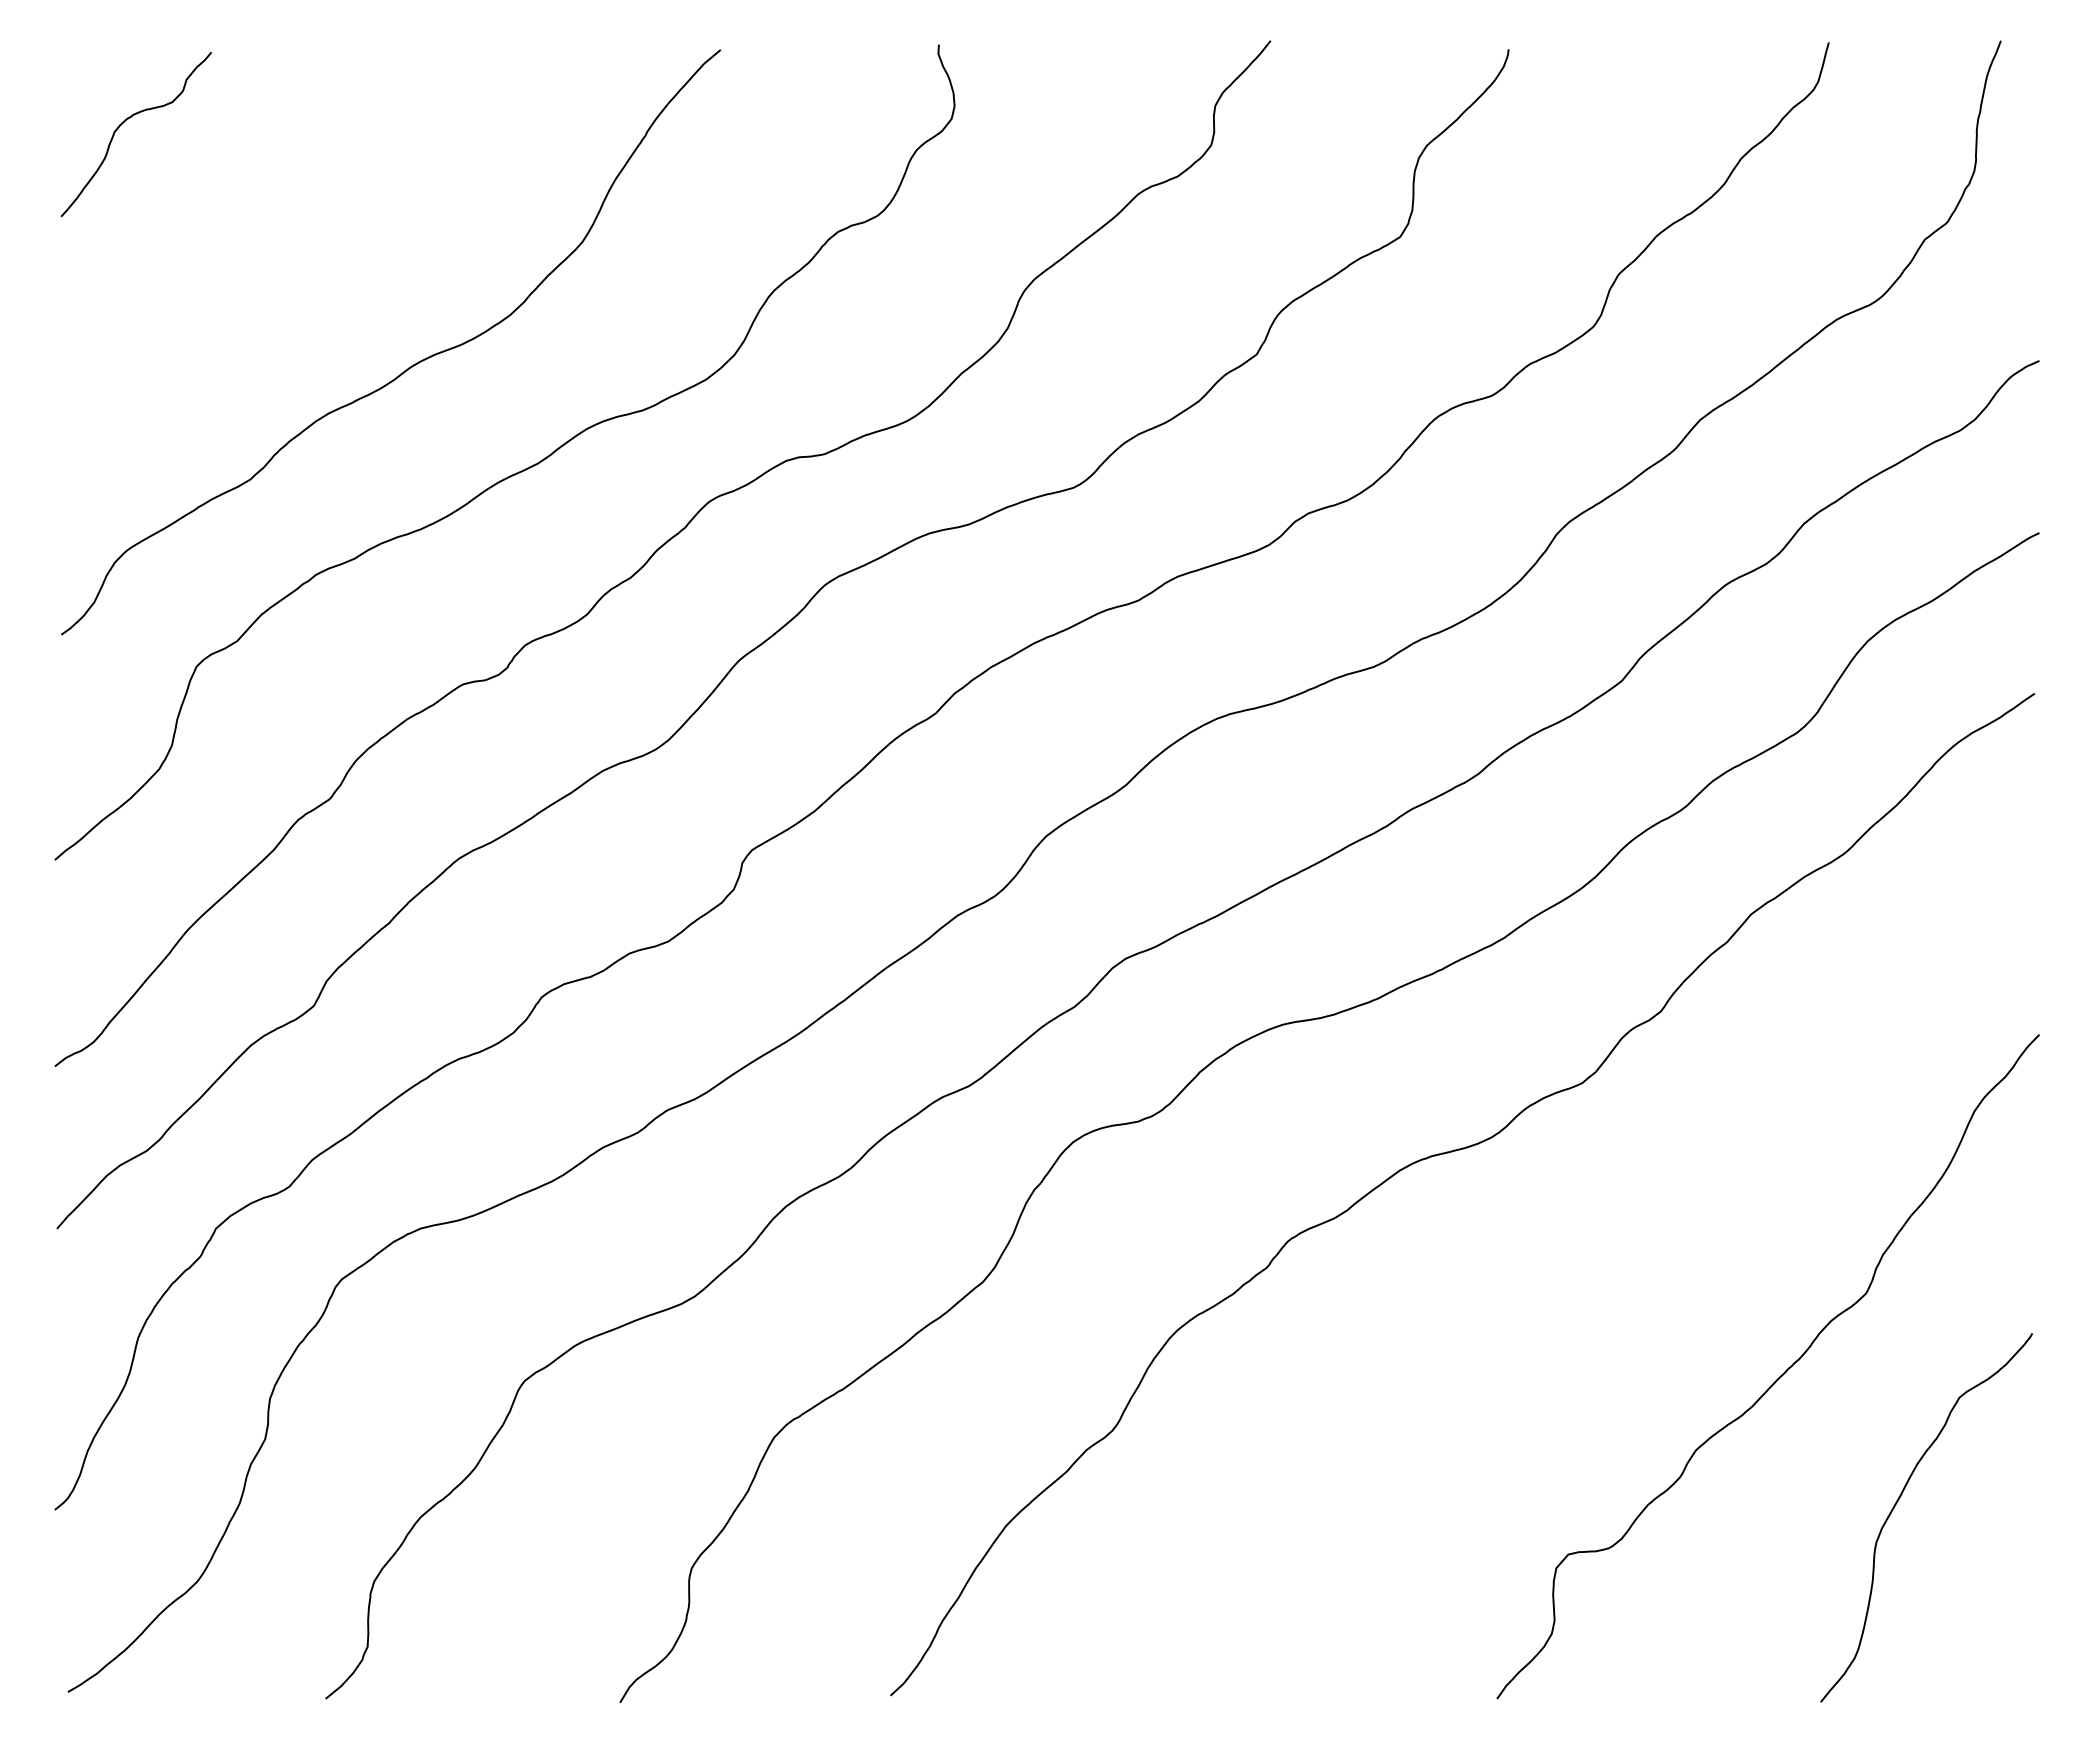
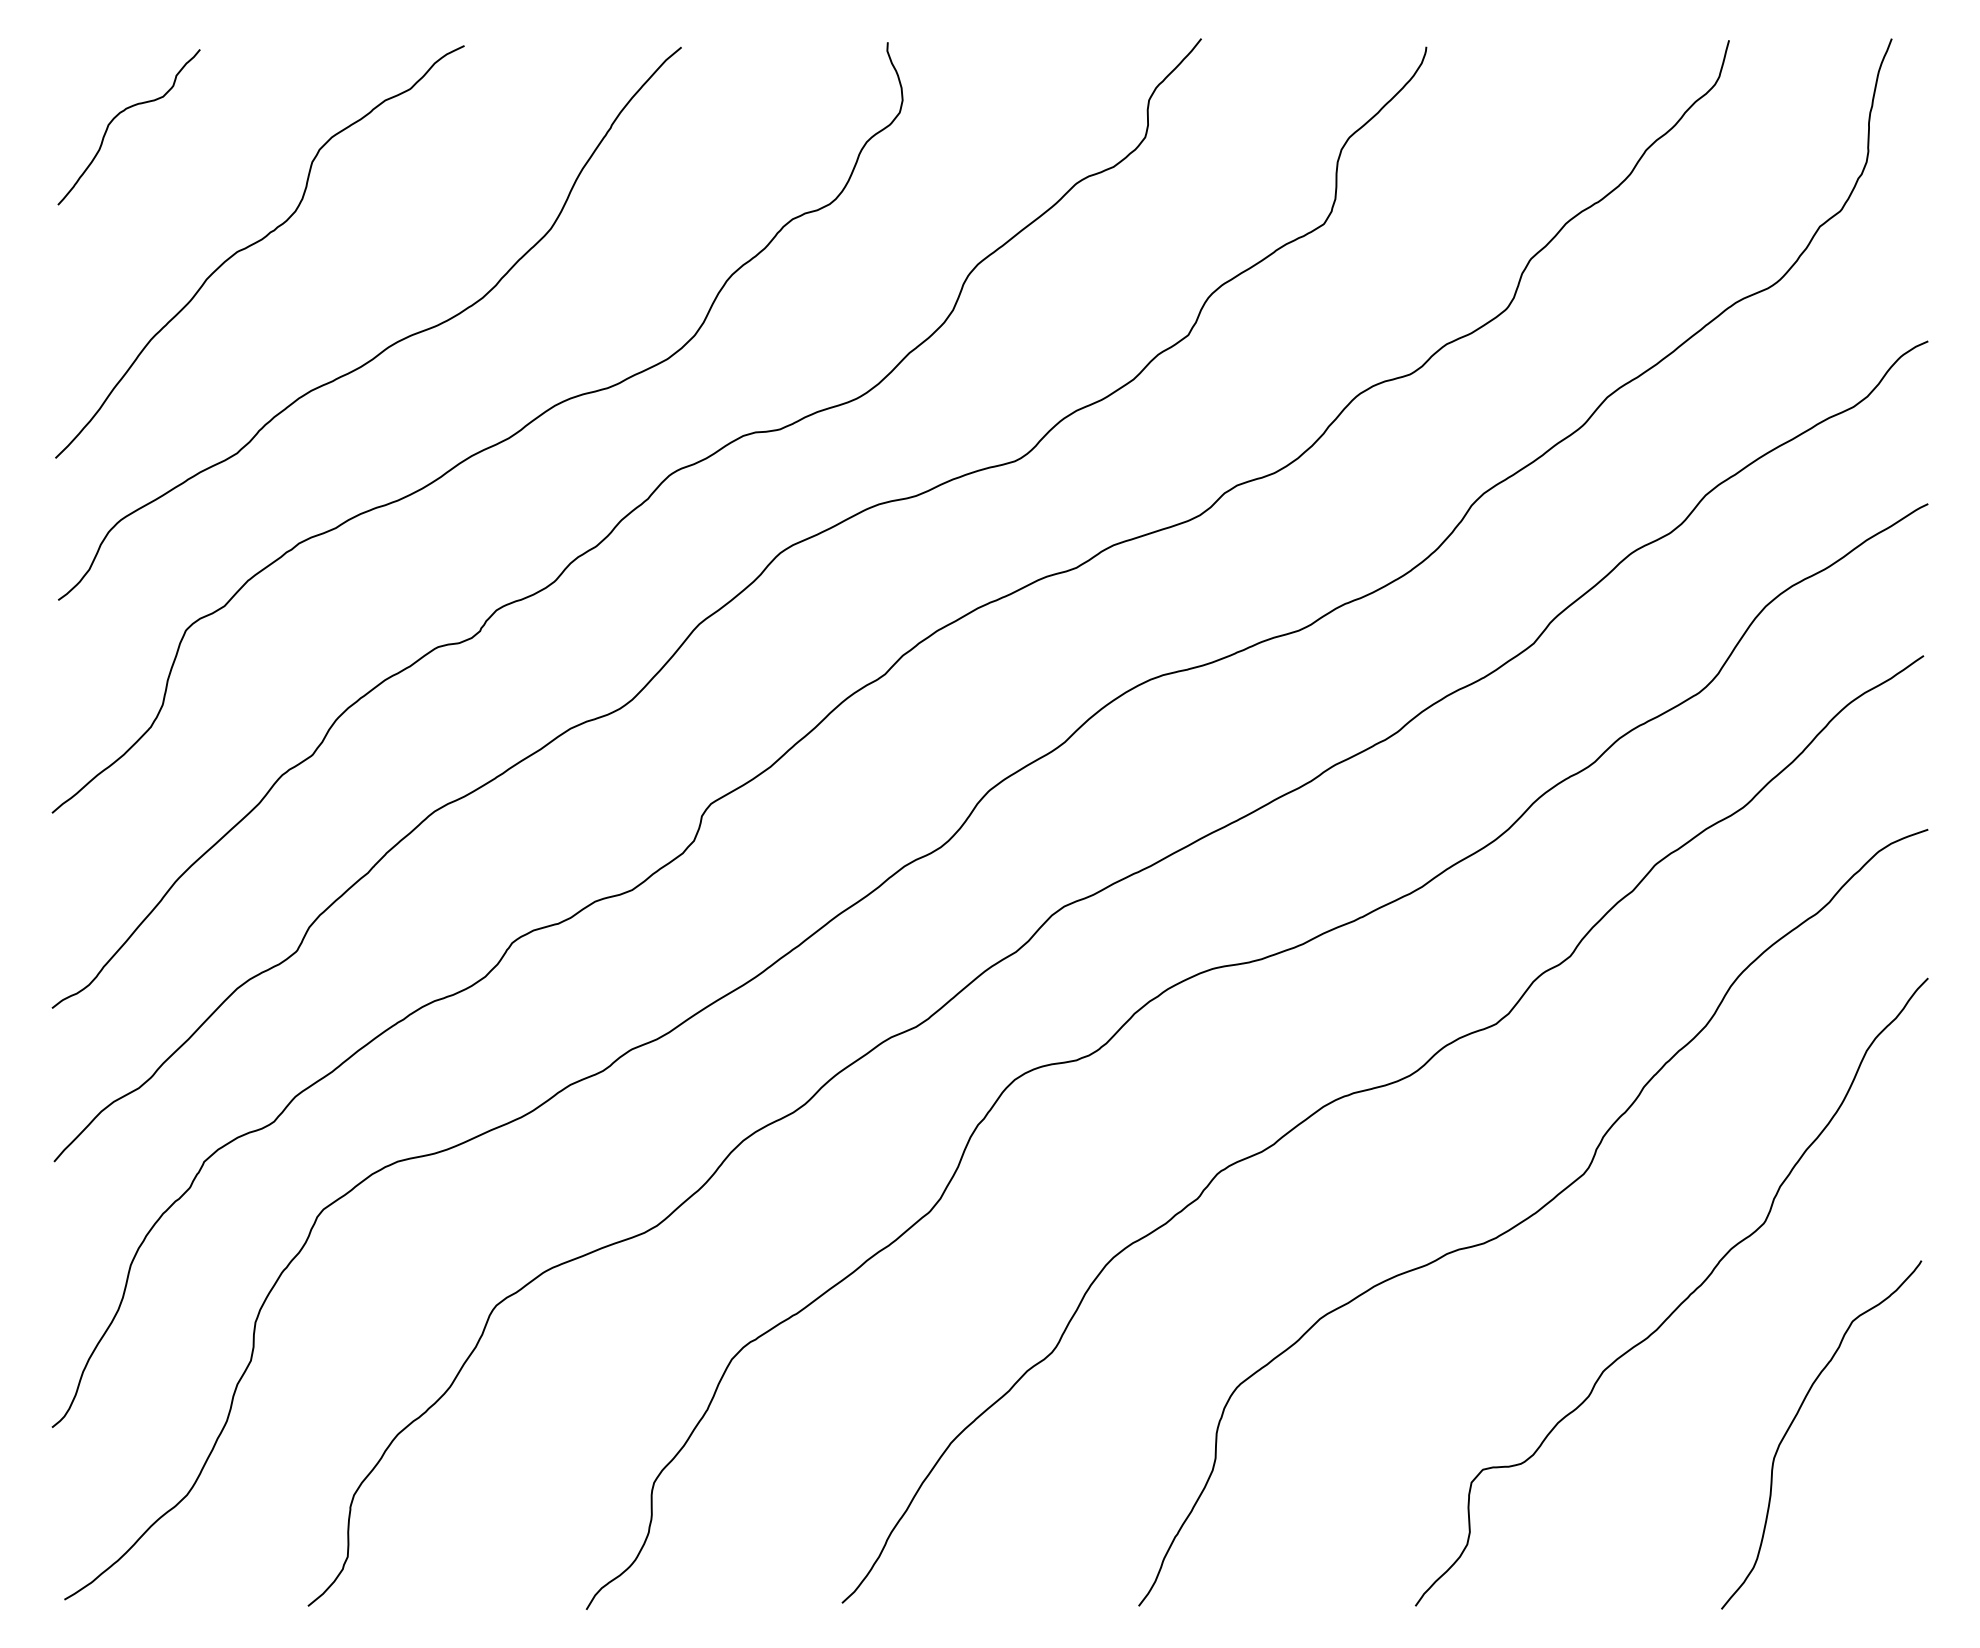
curve: (267, 259) -> (253, 245), added
curve: (1620, 1286) -> (1532, 1216), added

